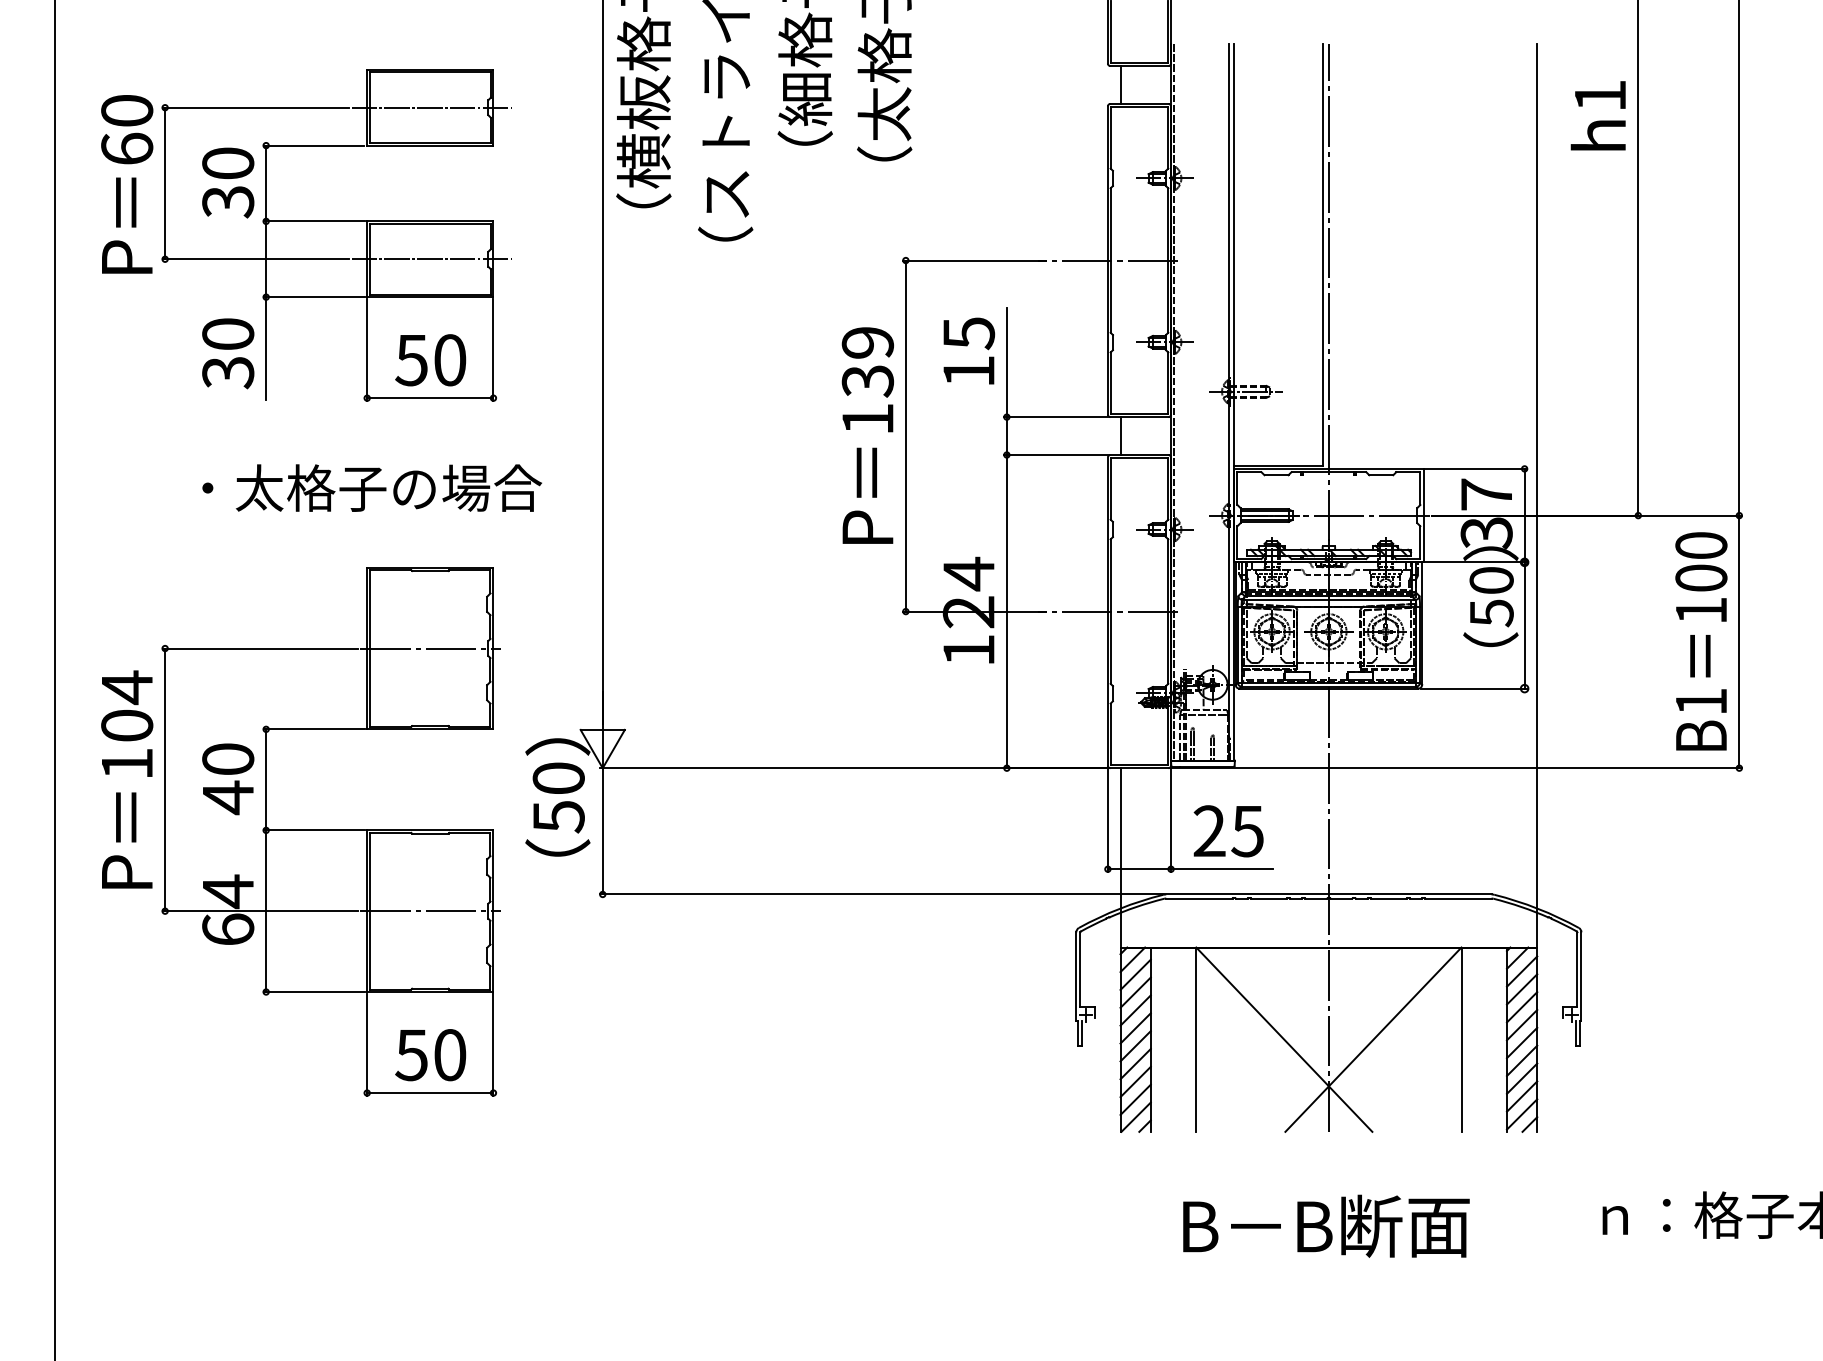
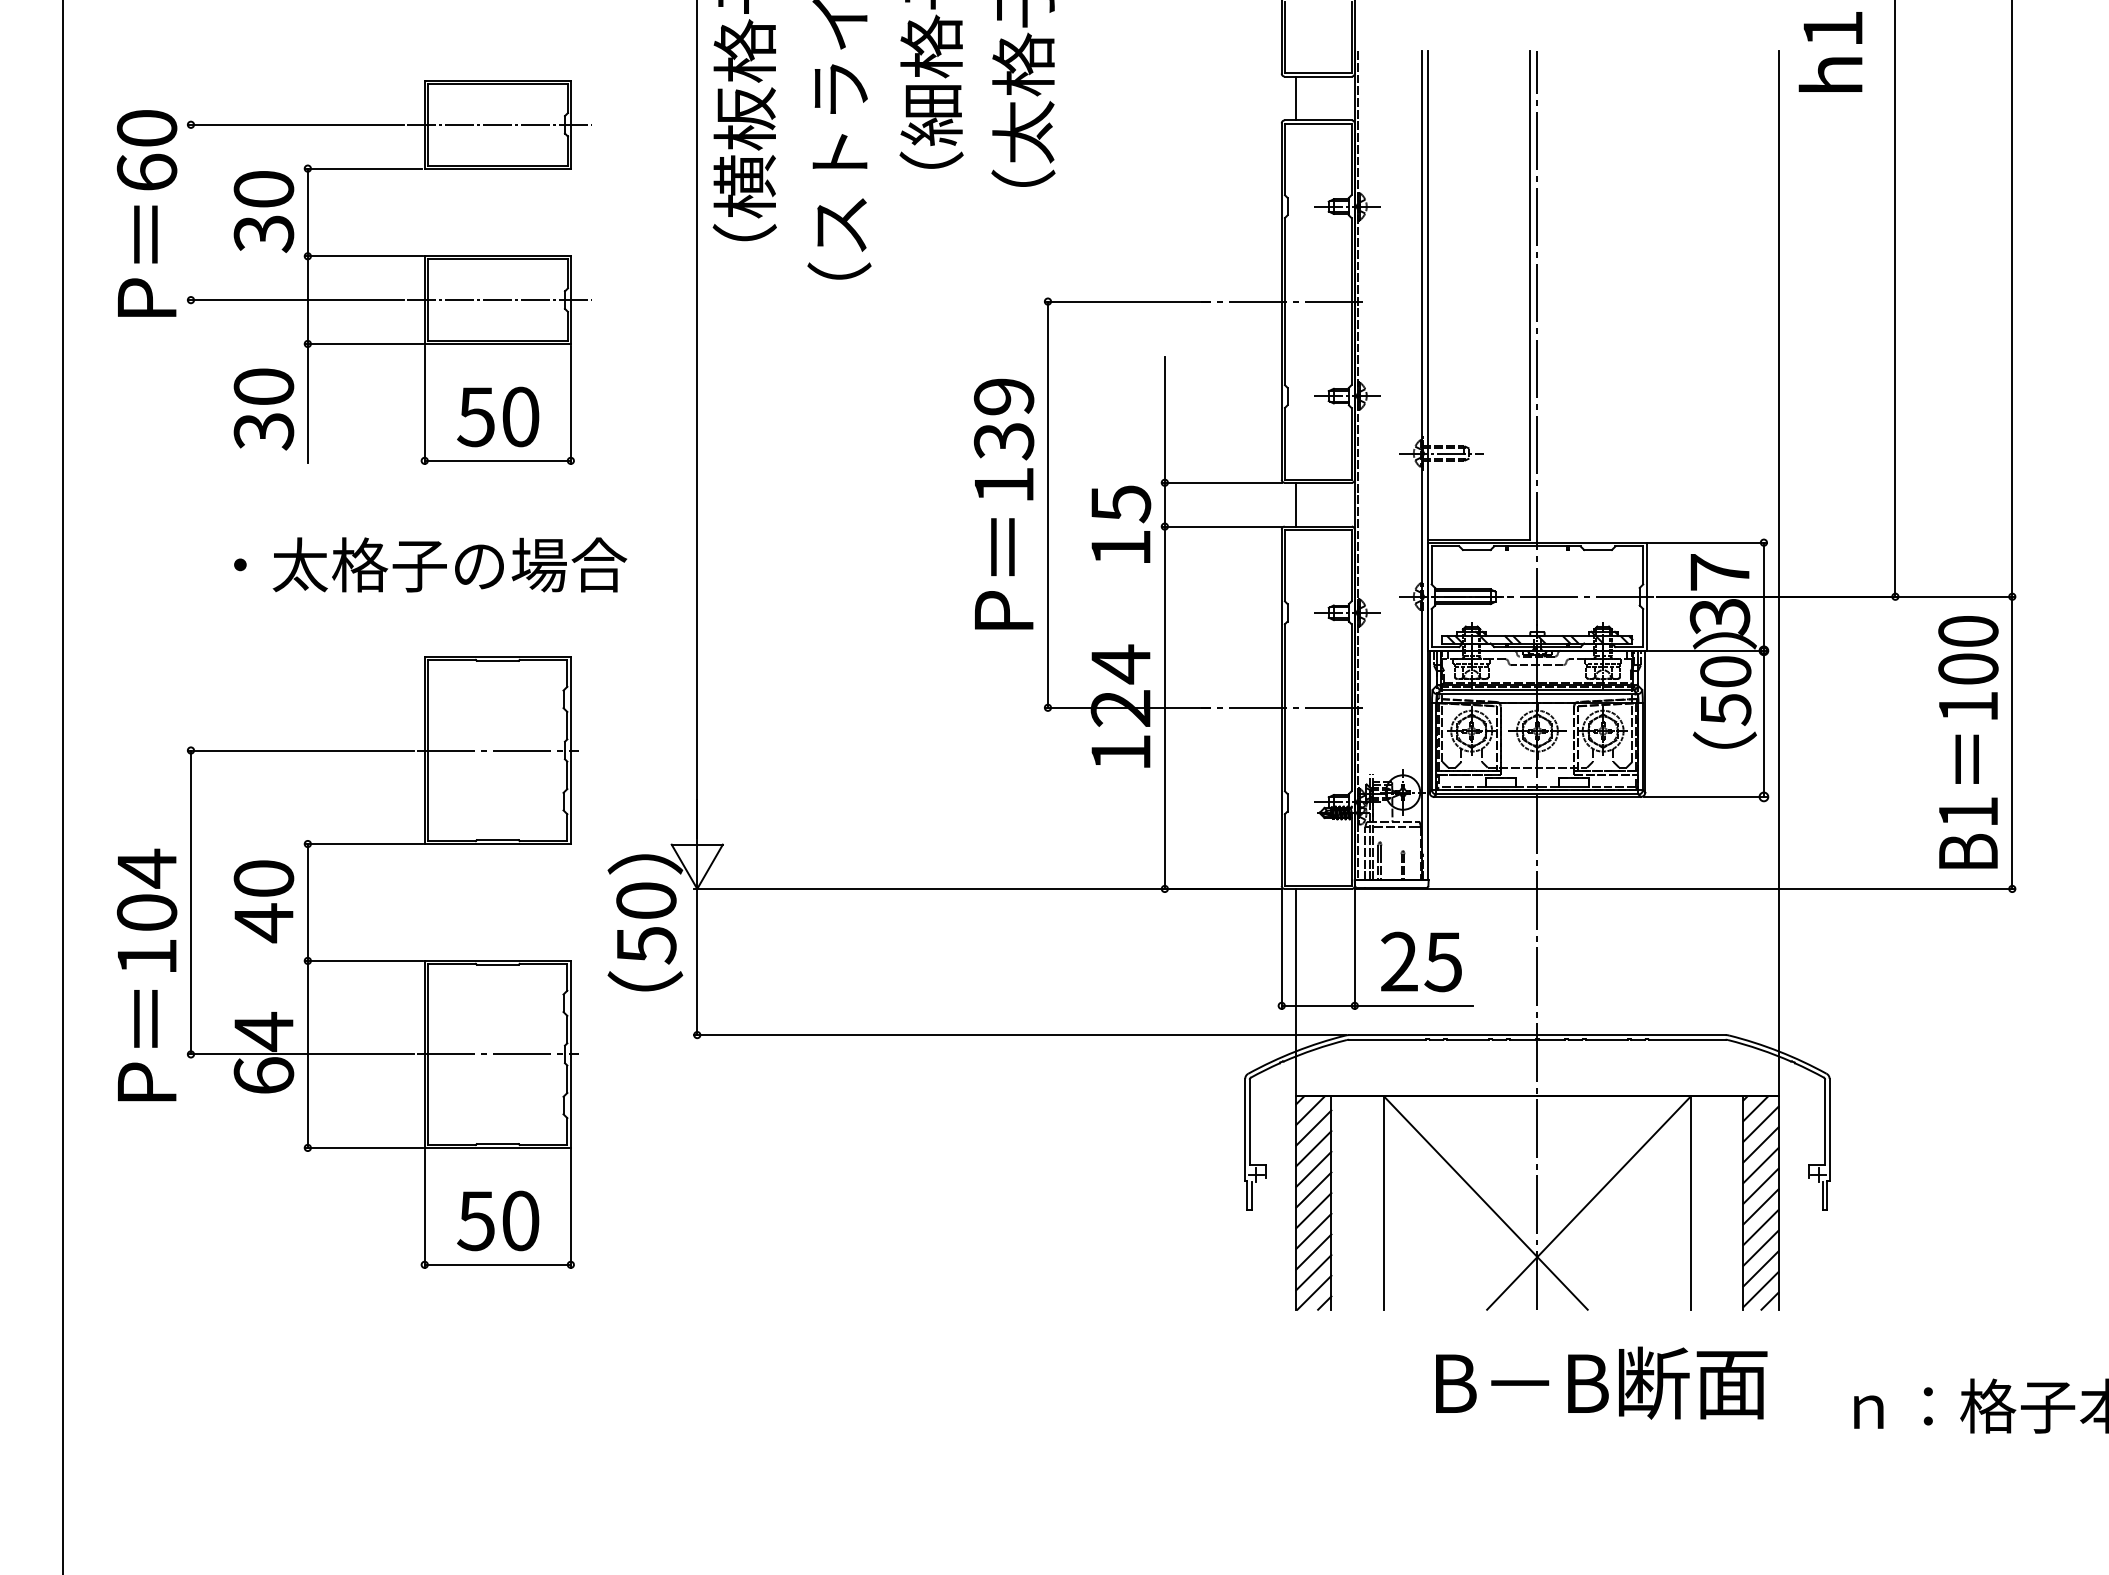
text: (1597, 115) -> (1829, 51), moved
line: (165, 183) -> (191, 212), removed
text: (969, 350) -> (1121, 523), moved
text: (127, 779) -> (147, 974), moved
text: (1326, 1225) -> (1601, 1382), moved

